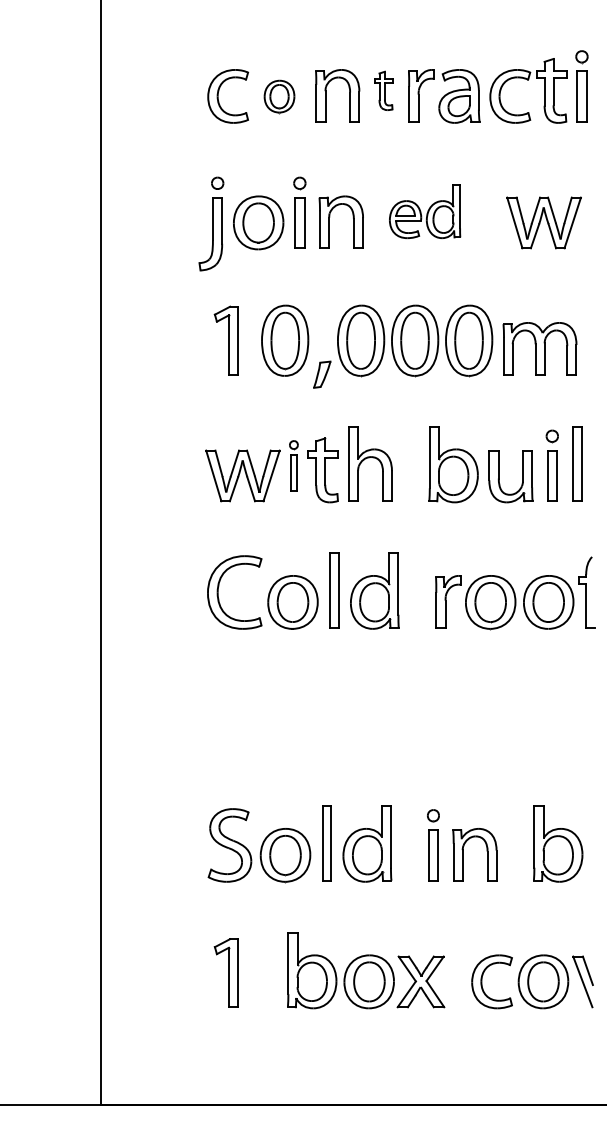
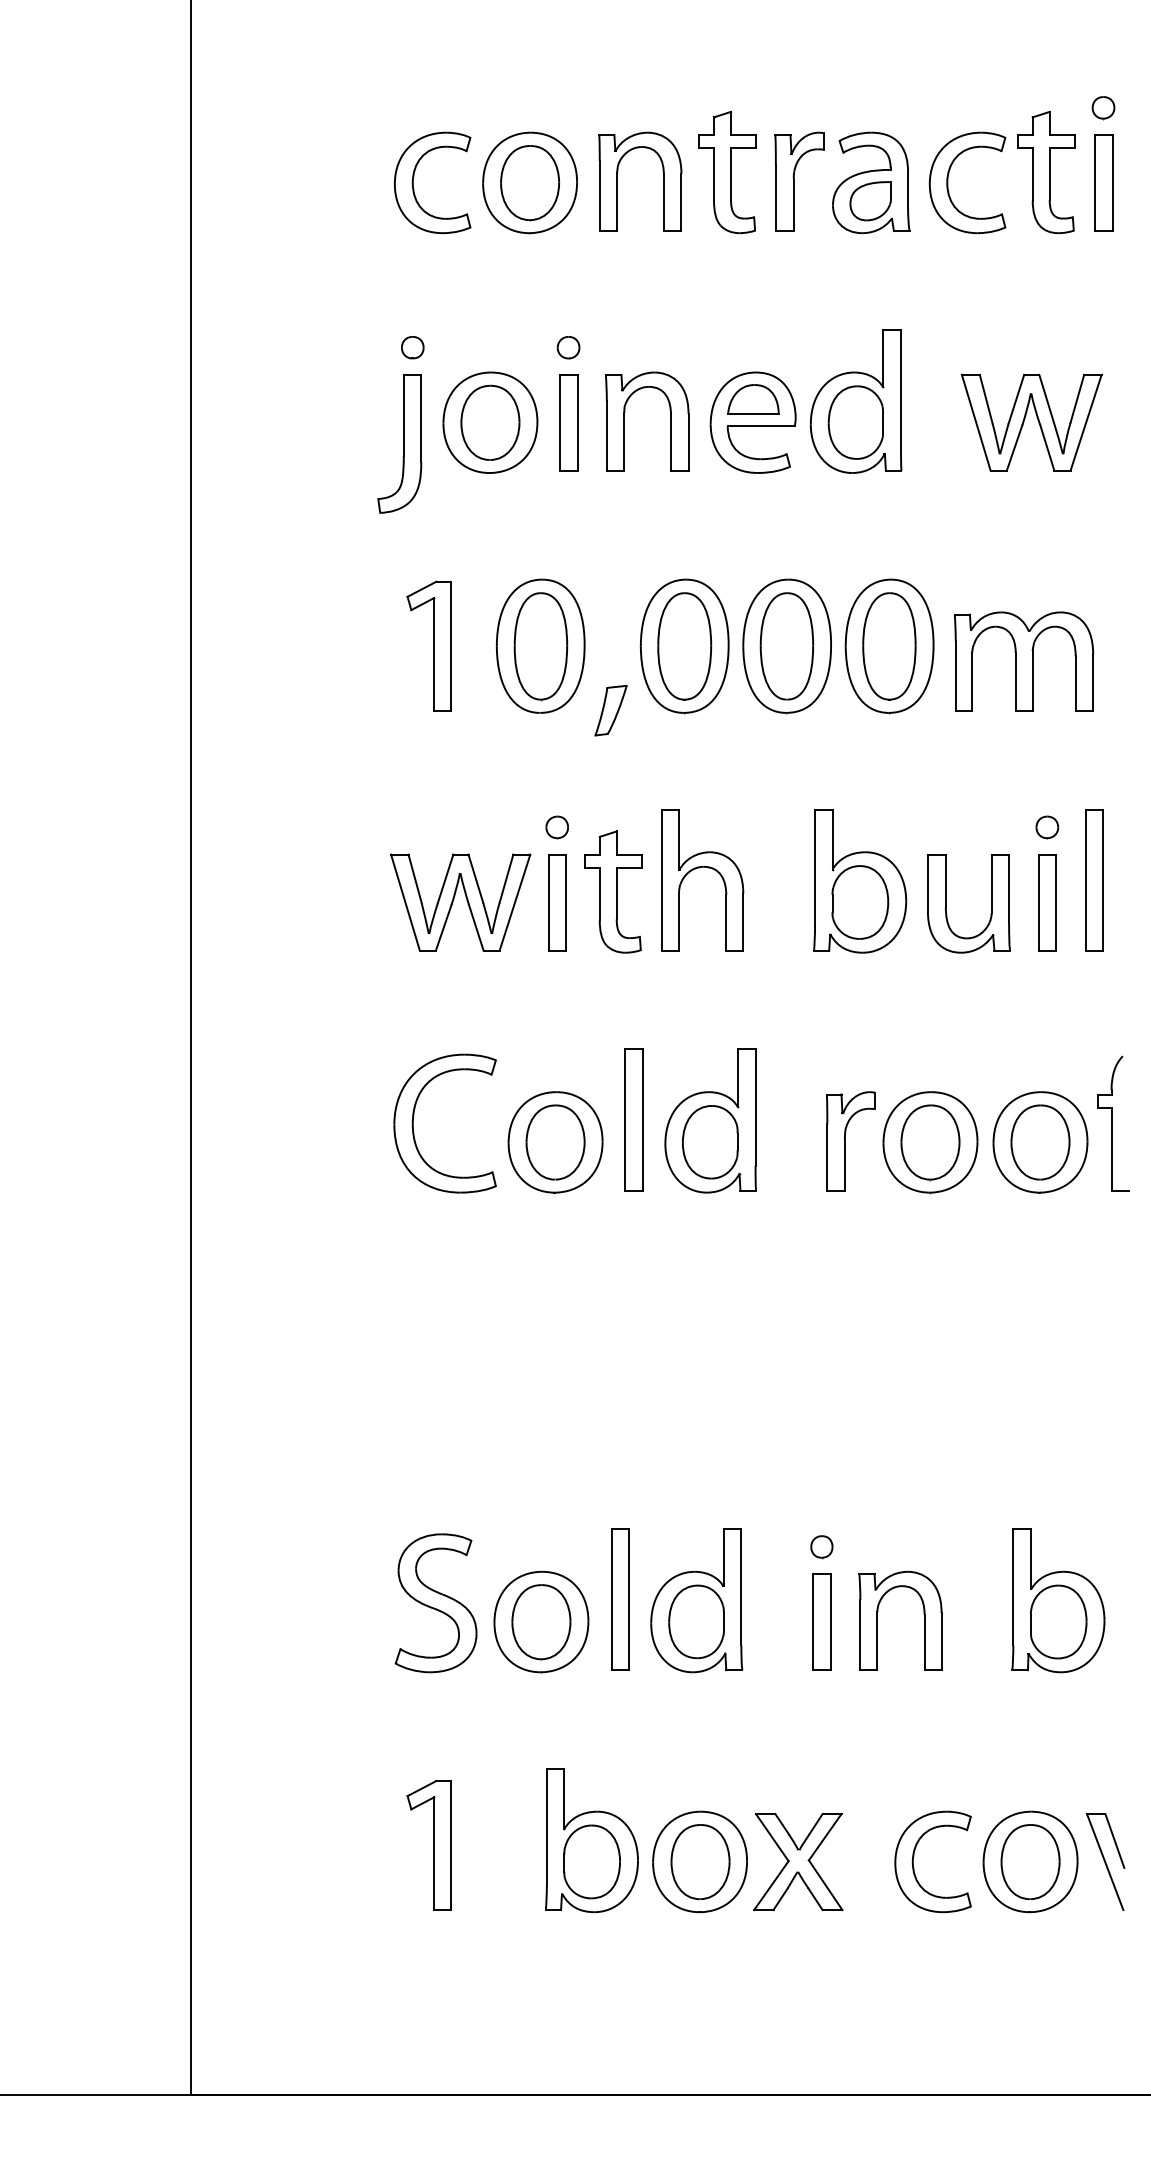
part: (383, 90) -> (727, 171), size x1.67
part: (279, 96) -> (529, 183), size x1.67
part: (424, 211) -> (804, 401), size x1.43
part: (293, 465) -> (556, 882), size x1.43

